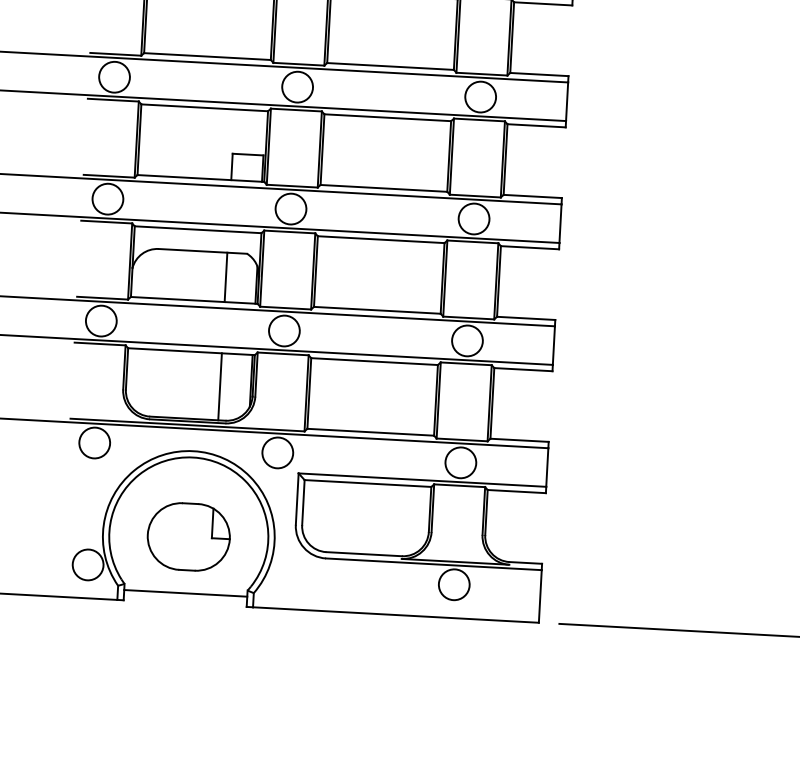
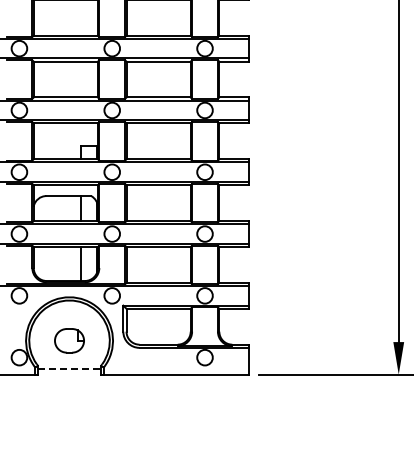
part: (188, 536) -> (69, 340), size x0.7
line: (187, 593) -> (70, 369), solid -> dashed

